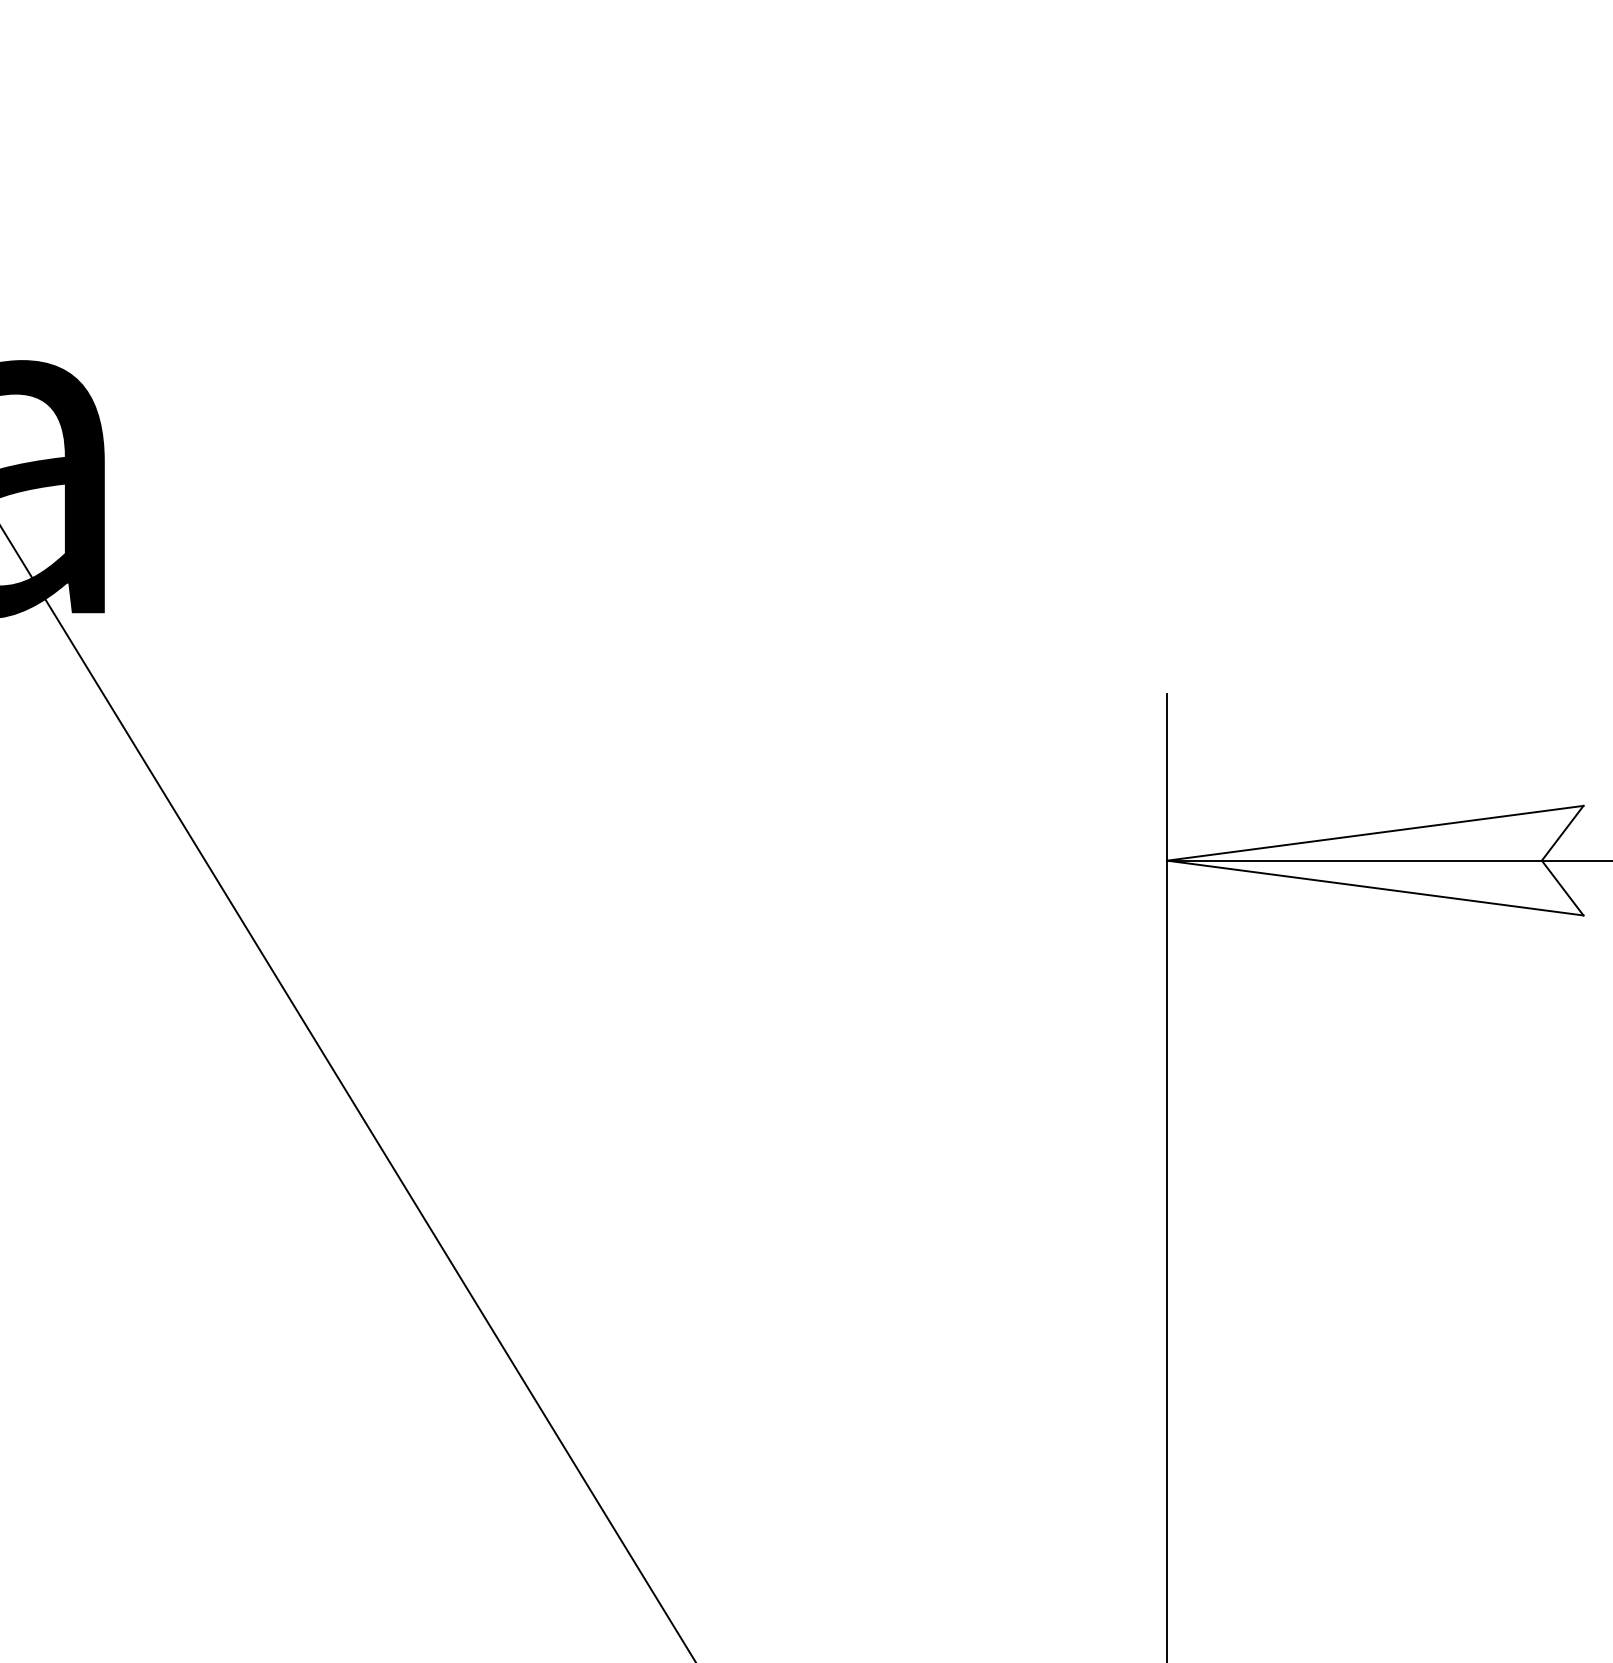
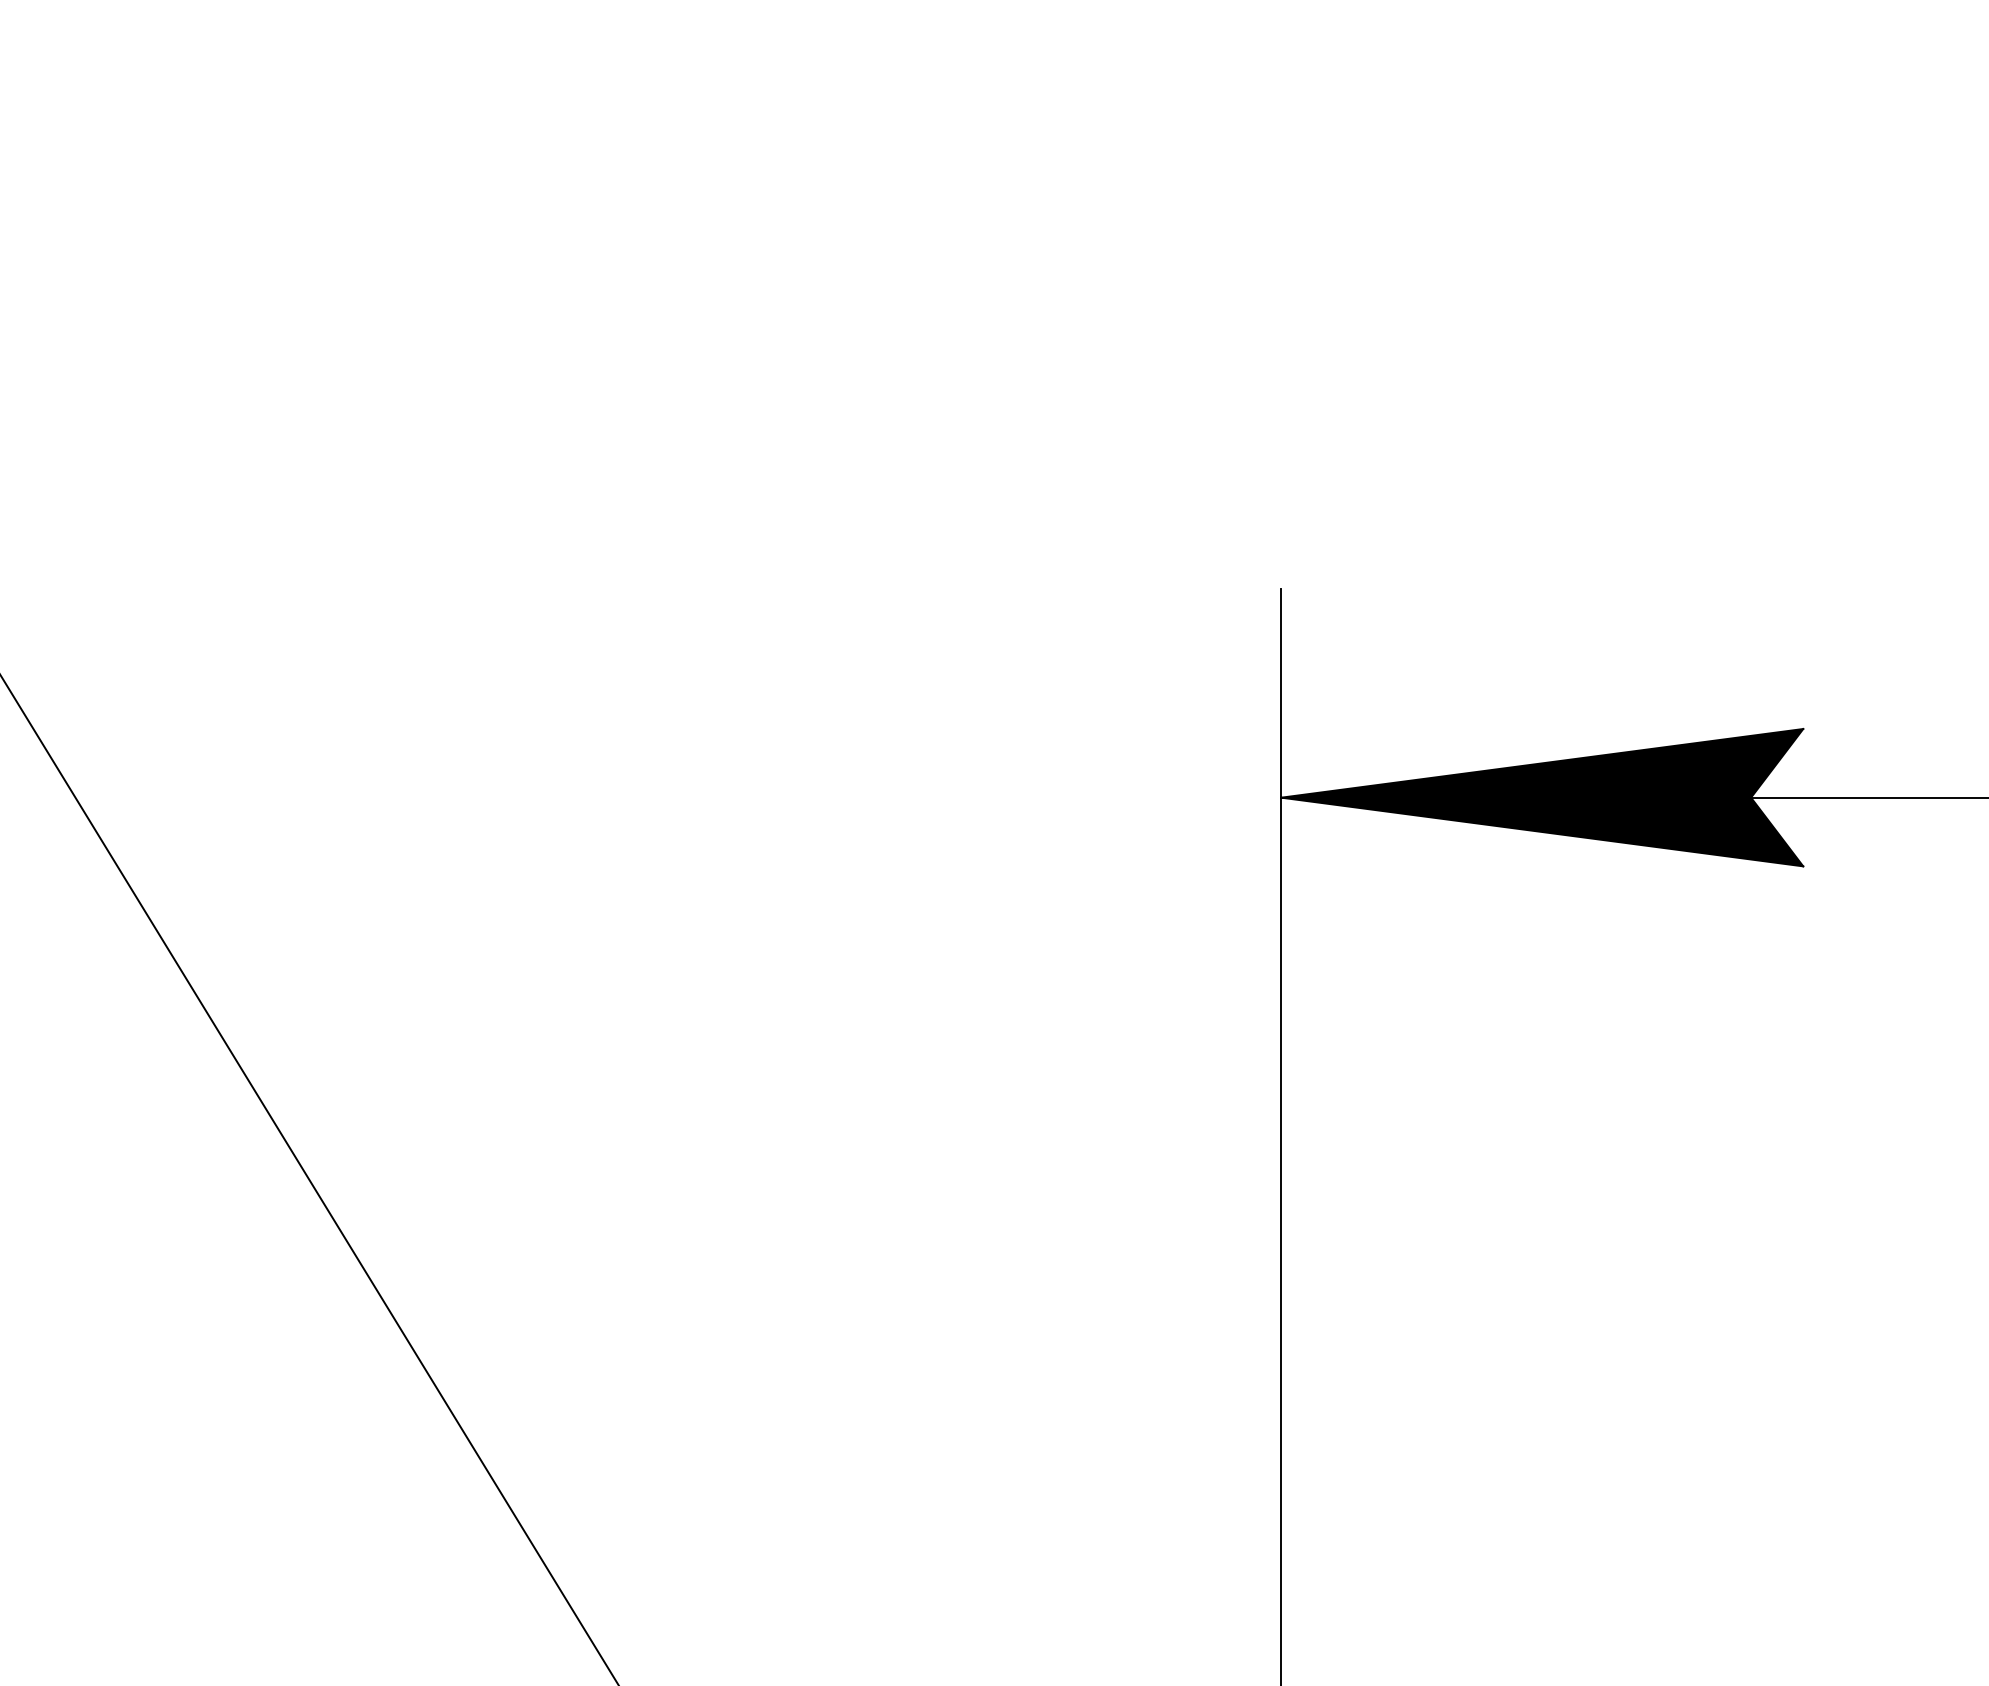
fill: (1375, 860) -> (1542, 797), added

